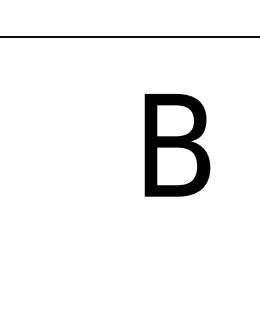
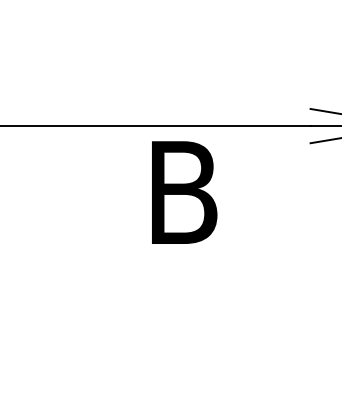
text: (177, 145) -> (184, 192), moved

